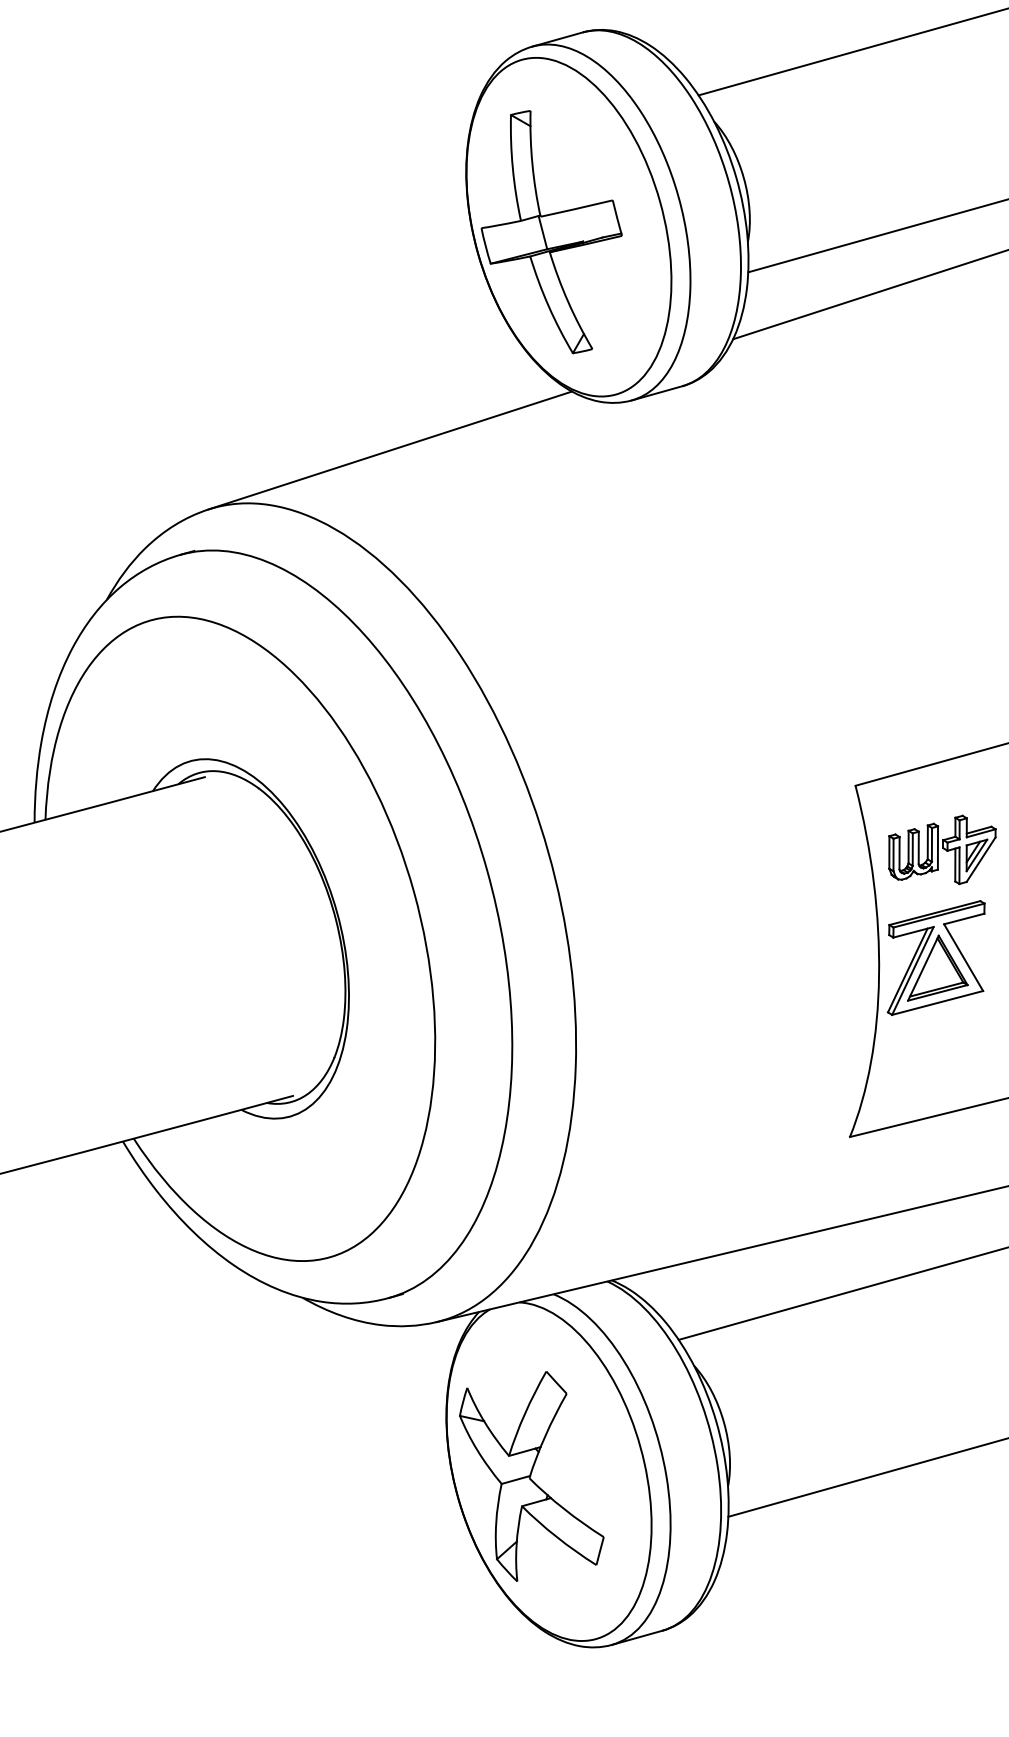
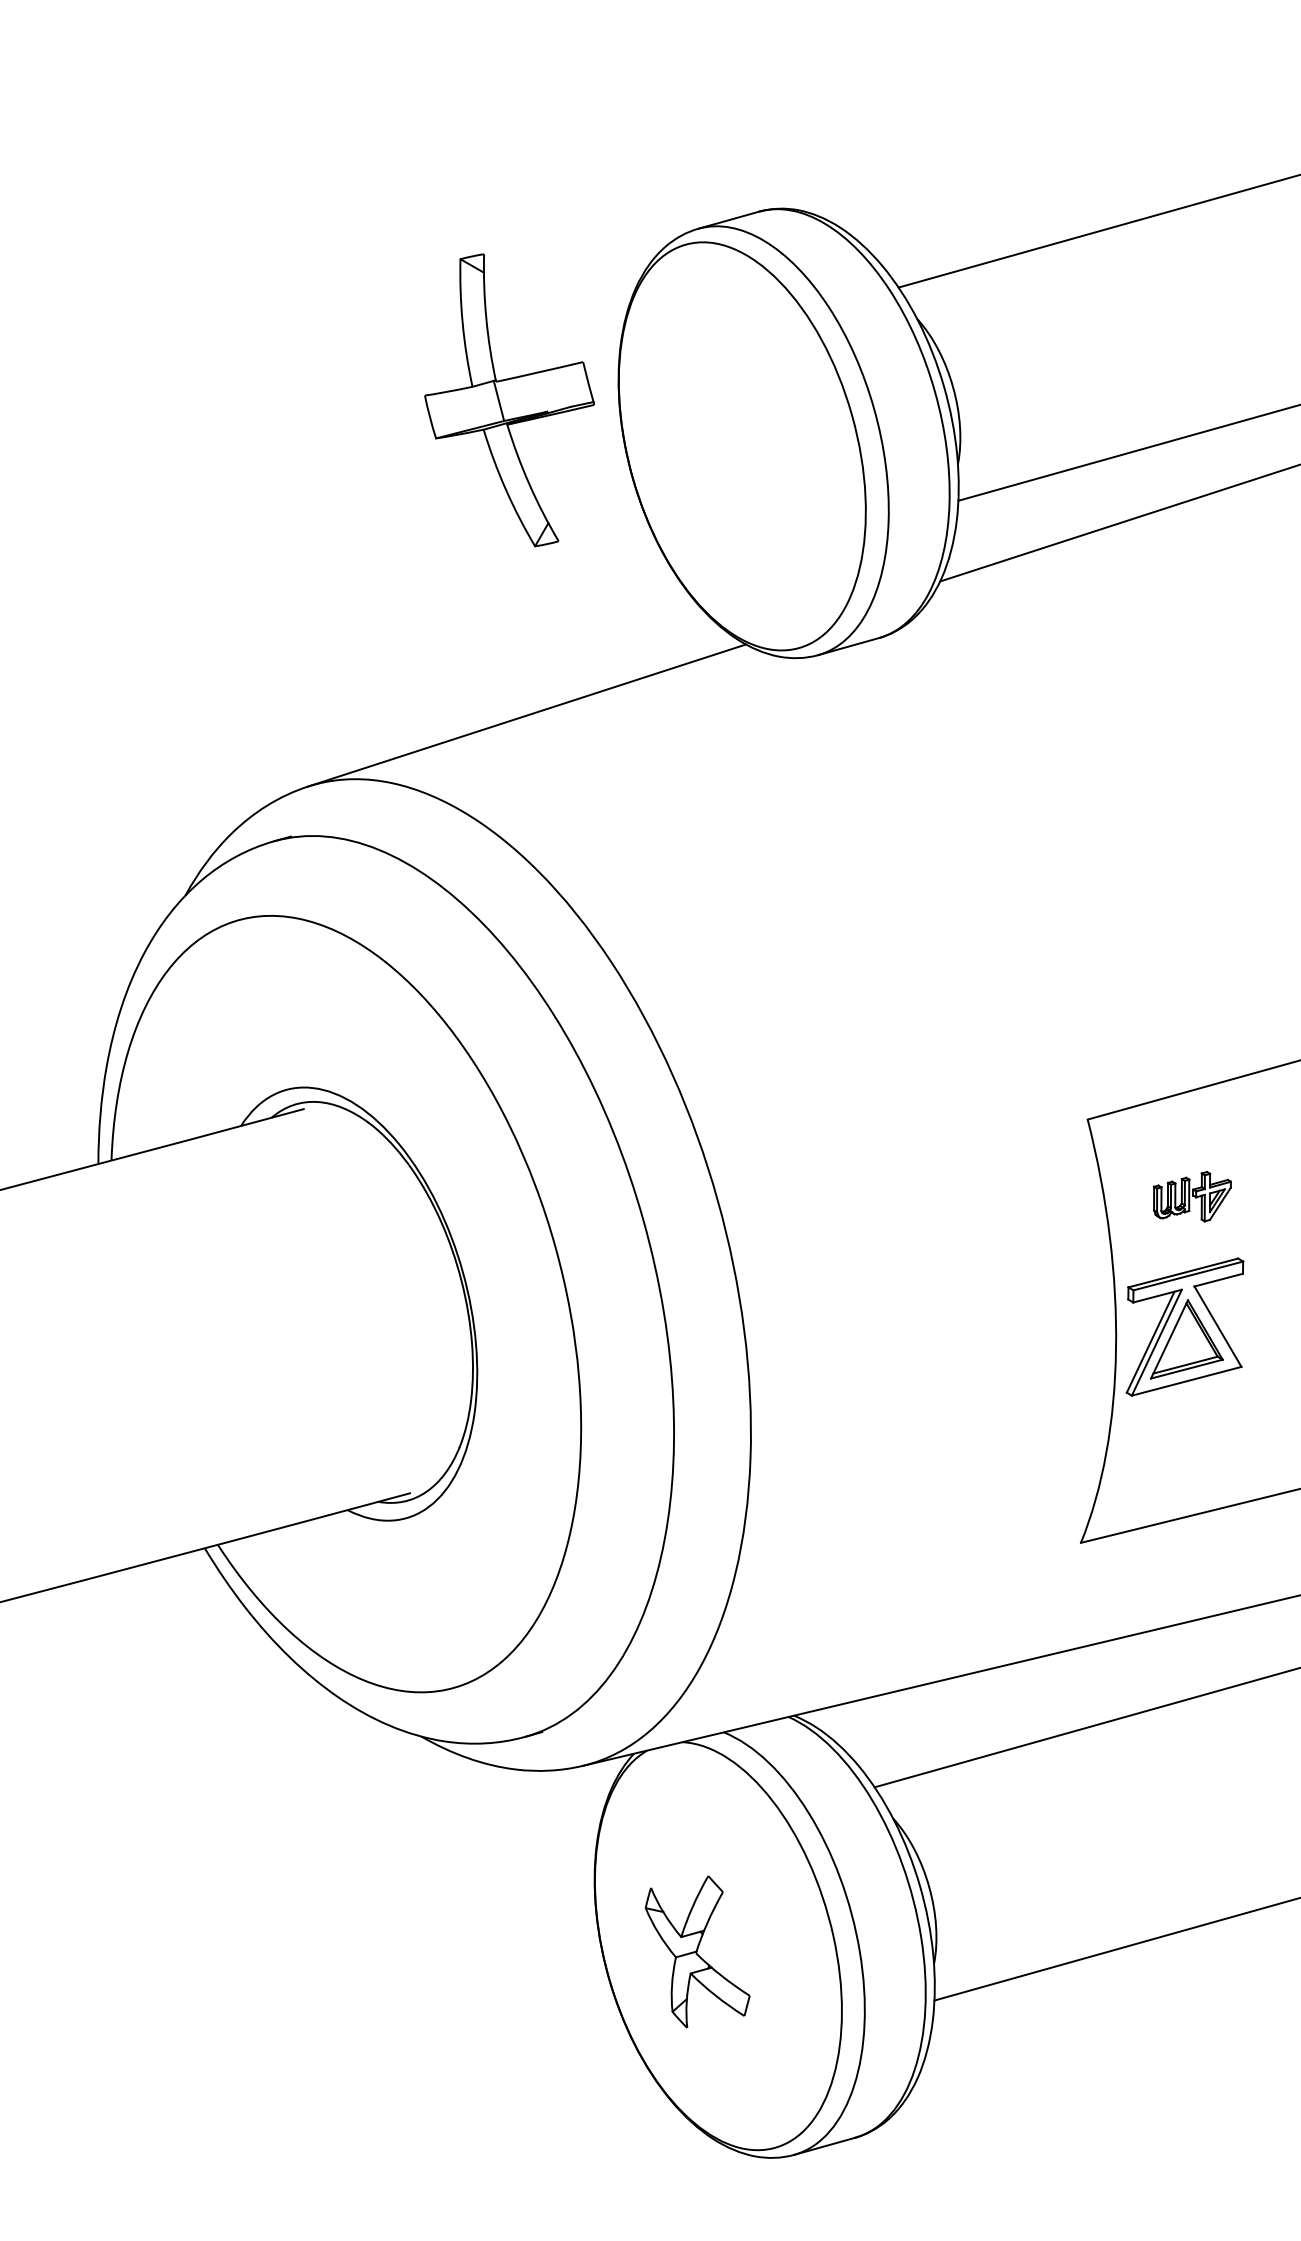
part: (551, 232) -> (509, 400), moved
part: (942, 849) -> (1192, 1196), size x0.6
part: (531, 1476) -> (697, 1951), size x0.6

